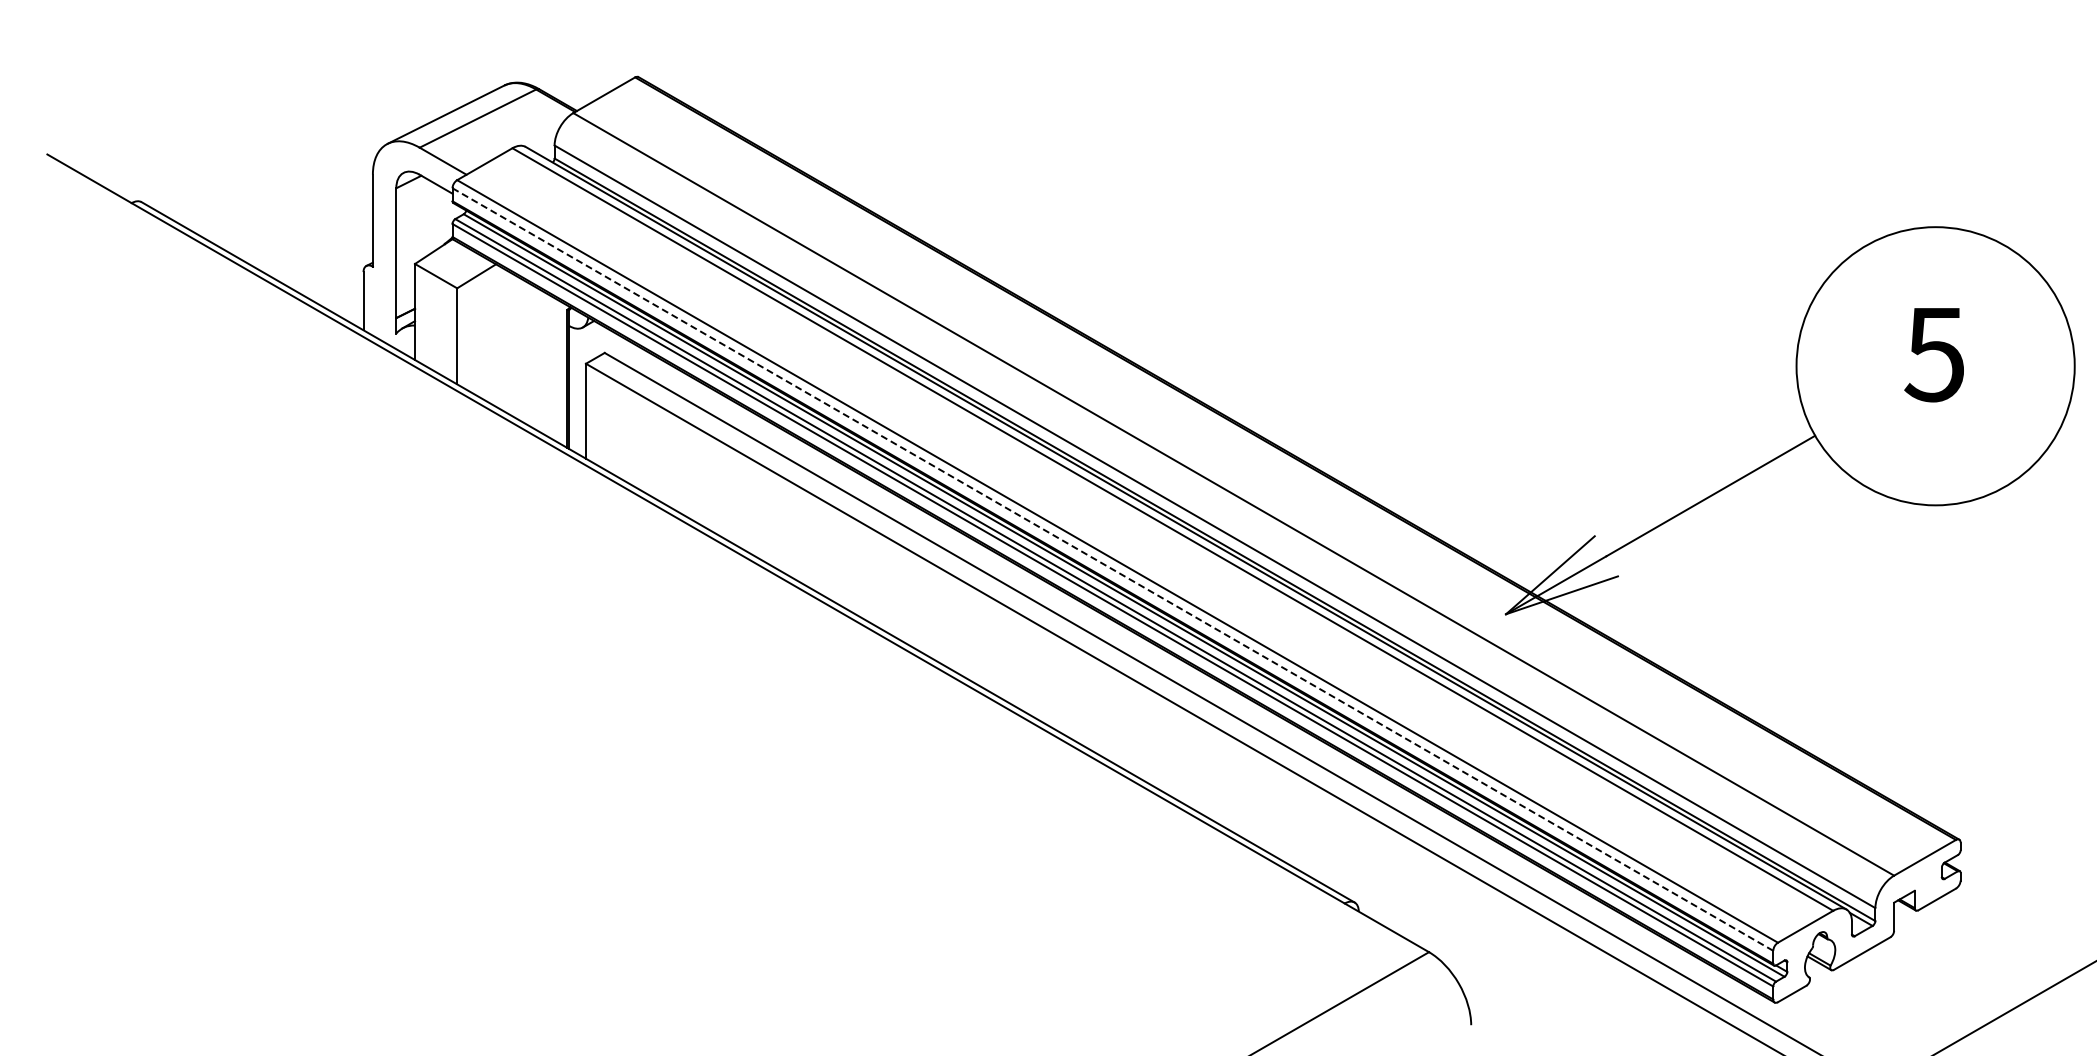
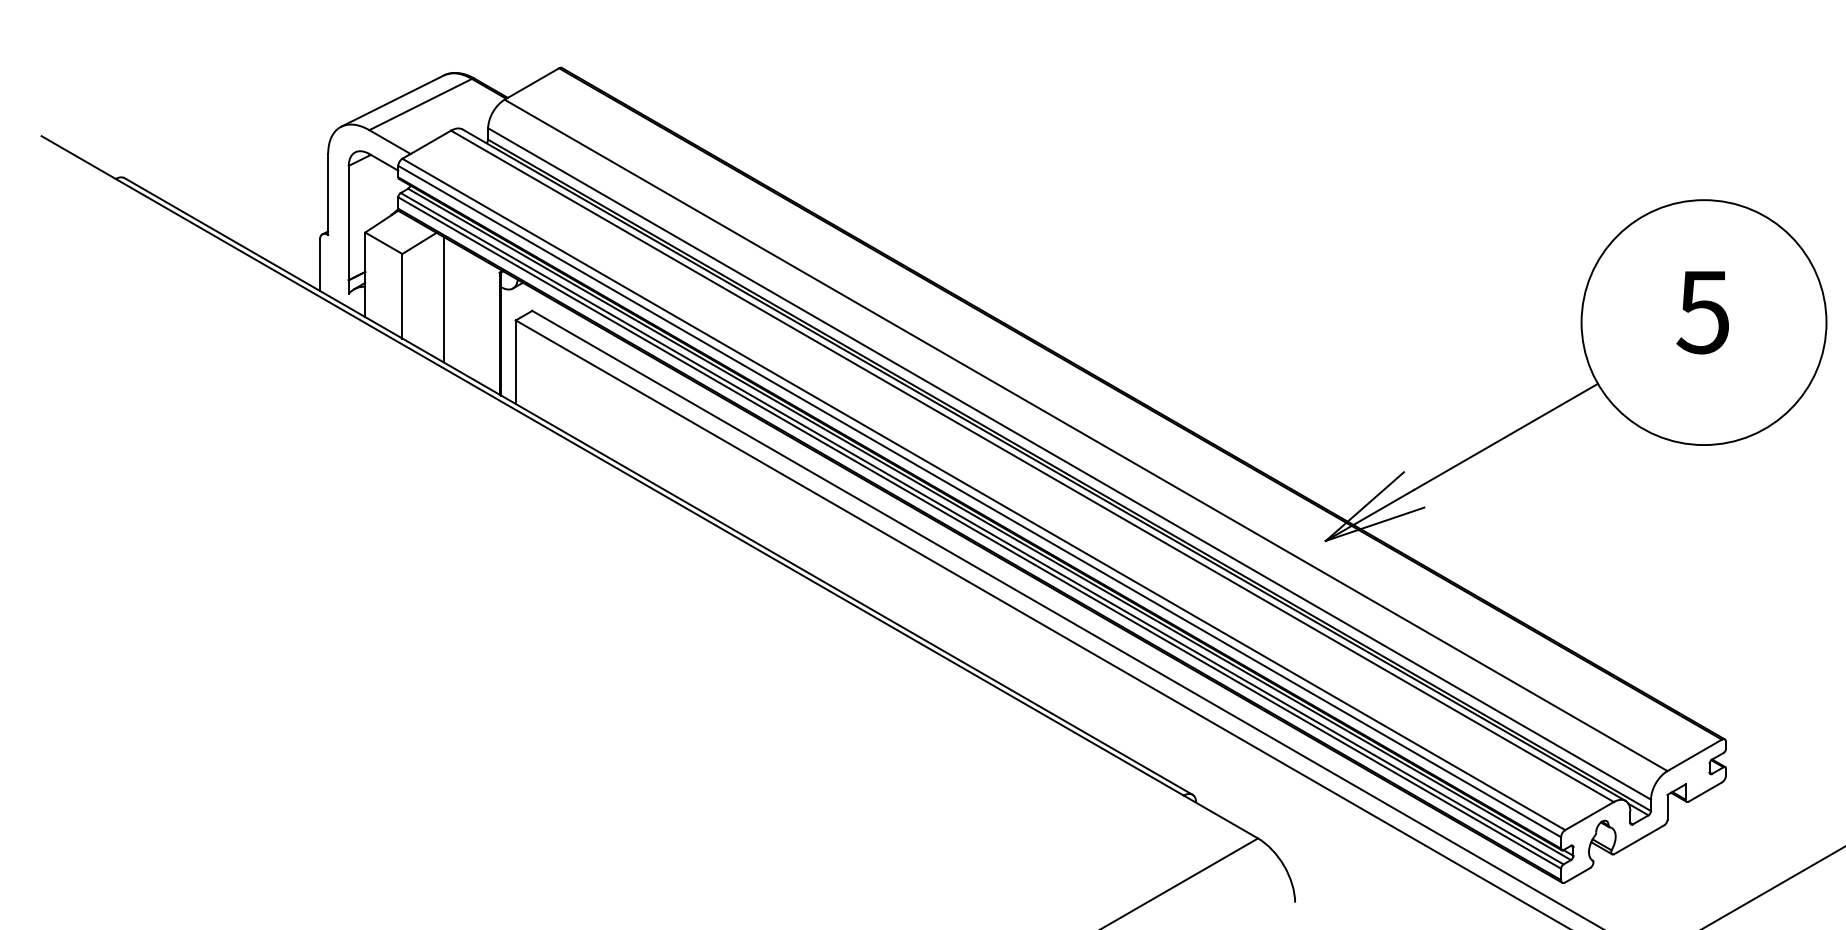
line: (504, 339) -> (444, 299), added
line: (1112, 569) -> (979, 501), dashed -> solid

